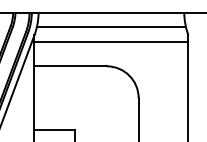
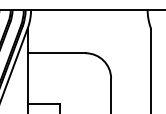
line: (110, 26) -> (88, 21), removed
line: (110, 41) -> (88, 33), removed

